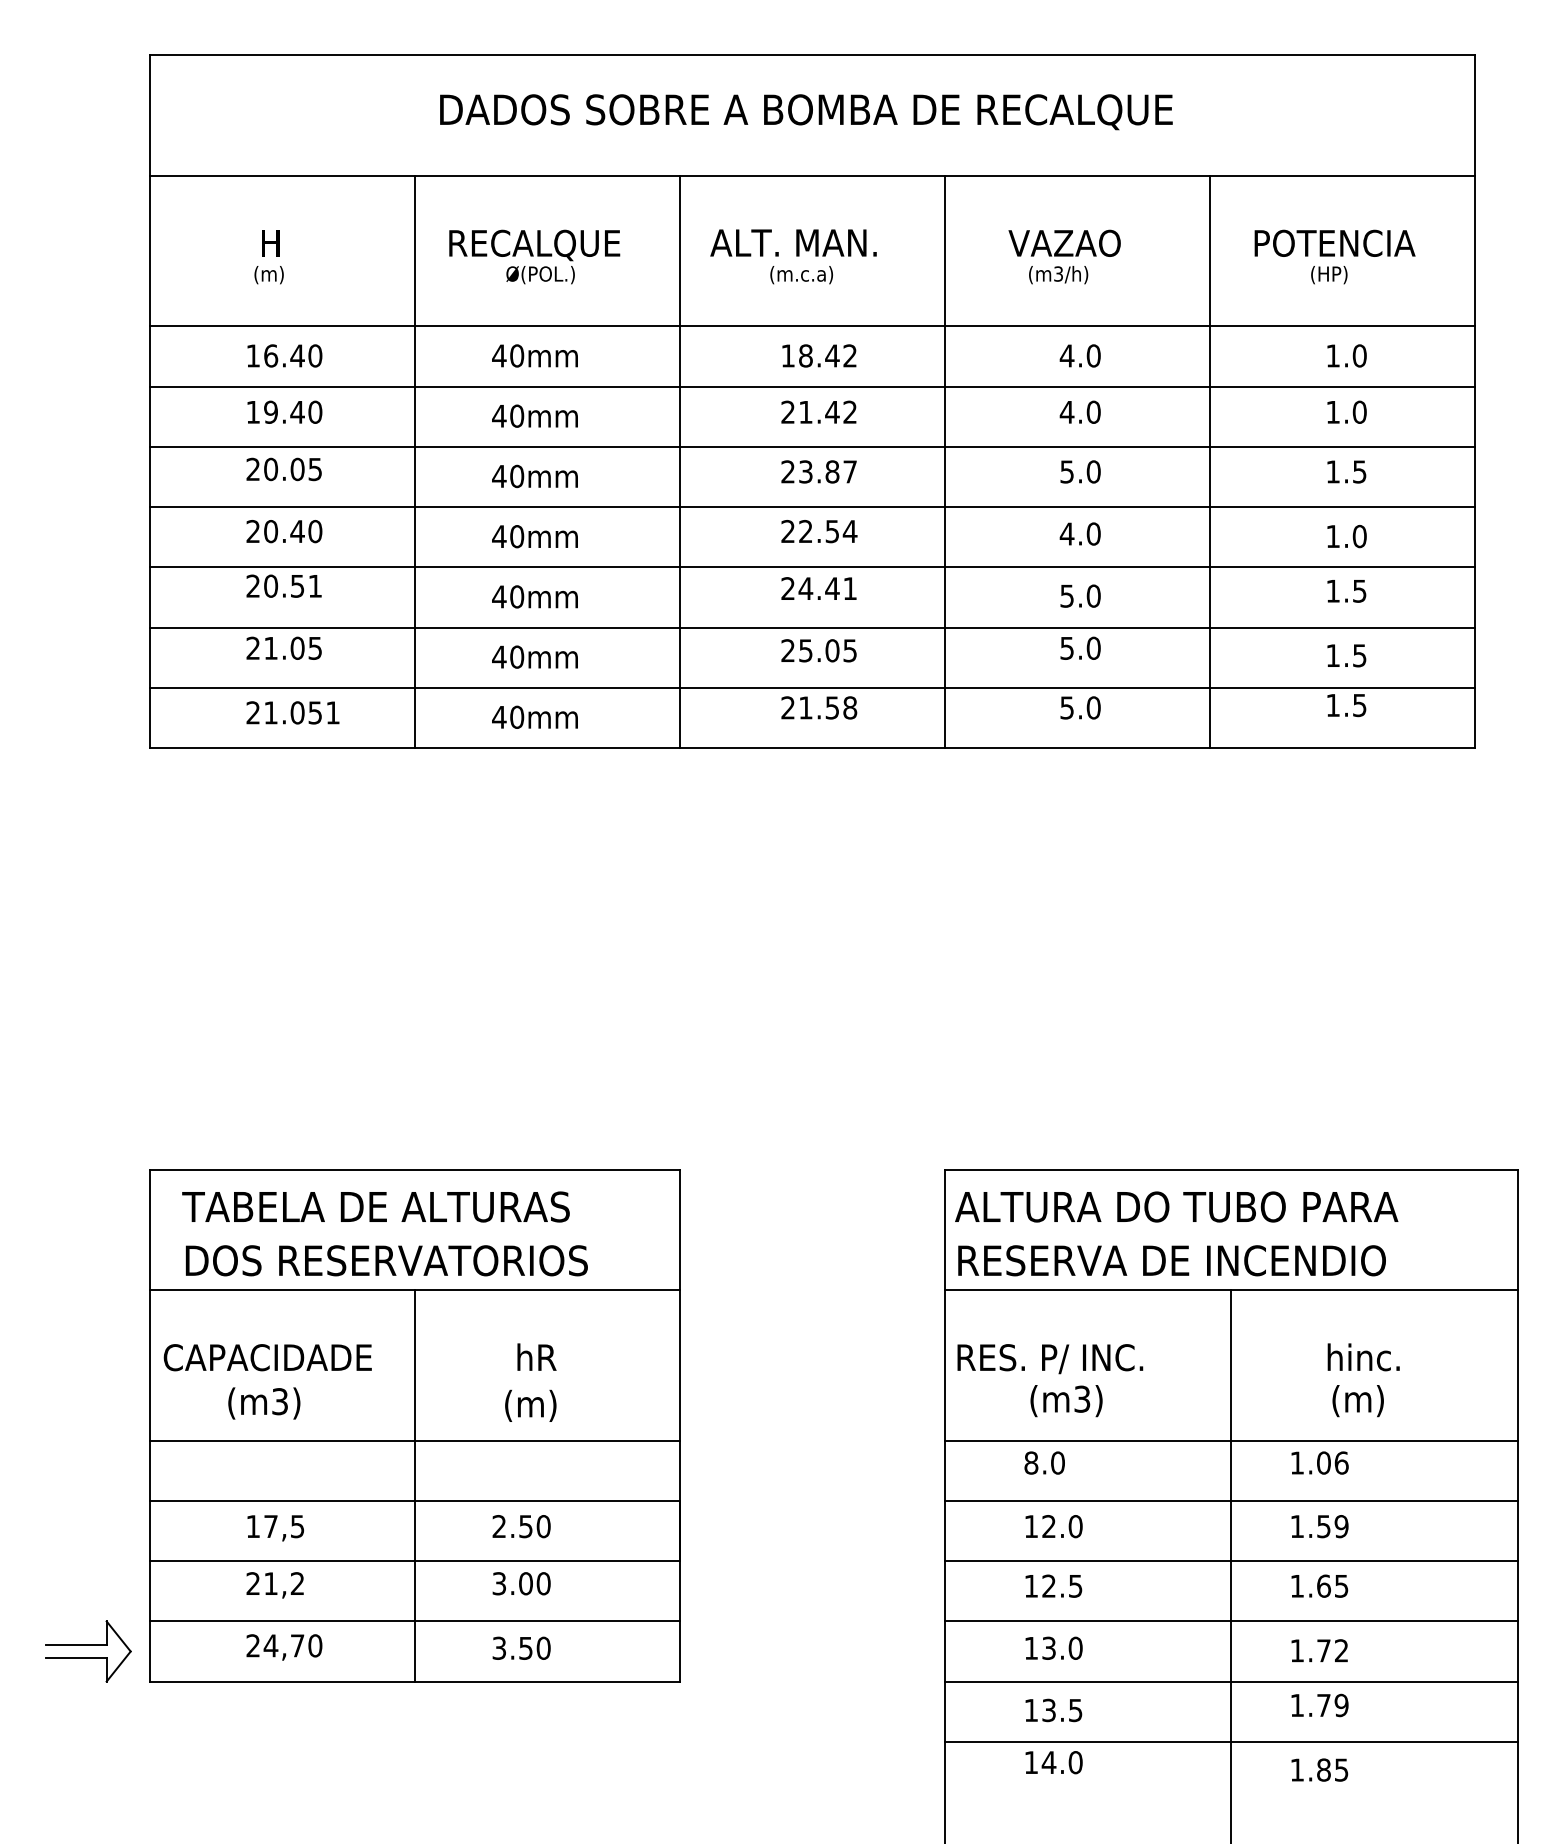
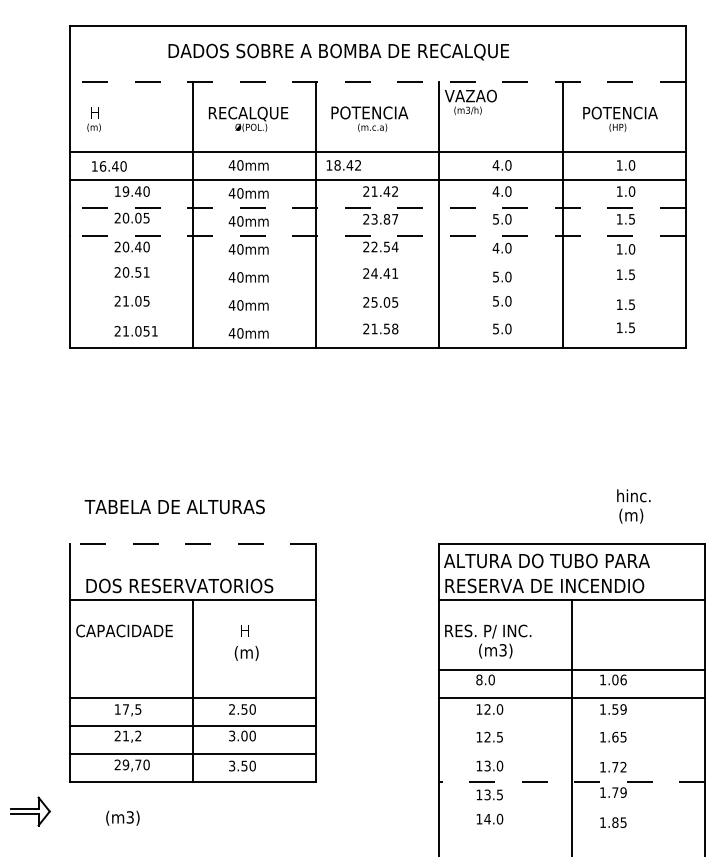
text: (805, 110) -> (338, 51), moved
line: (812, 175) -> (377, 81), solid -> dashed
text: (794, 242) -> (369, 112), ALT. MAN. -> POTENCIA
text: (1063, 255) -> (470, 101), moved
text: (267, 257) -> (93, 119), moved
text: (284, 356) -> (109, 166), moved
text: (818, 356) -> (343, 165), moved
line: (812, 446) -> (377, 207), solid -> dashed
line: (812, 506) -> (377, 235), solid -> dashed
line: (812, 566) -> (377, 263), removed
line: (812, 627) -> (377, 291), removed
line: (812, 687) -> (377, 319), removed
line: (414, 1169) -> (192, 543), solid -> dashed
text: (375, 1206) -> (174, 506), moved
text: (536, 1356) -> (249, 630), hR -> H
text: (1362, 1380) -> (633, 506), moved
text: (263, 1401) -> (122, 817), moved
line: (414, 1440) -> (192, 669), removed
line: (1231, 1561) -> (572, 725), removed
line: (1231, 1621) -> (572, 753), removed
text: (269, 1644) -> (125, 764), 24,70 -> 29,70
part: (89, 1651) -> (30, 811), moved
line: (1231, 1681) -> (572, 781), solid -> dashed
line: (1231, 1741) -> (572, 809), removed

